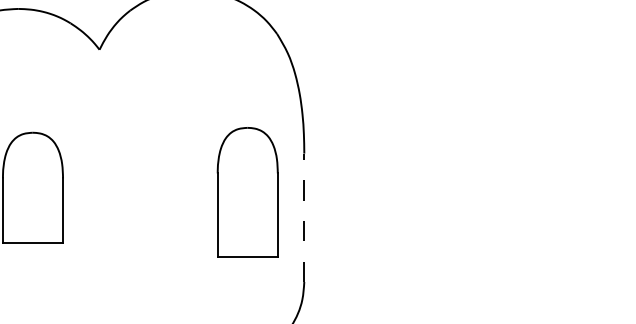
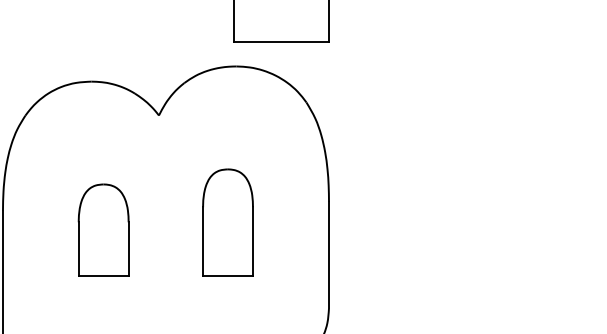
part: (247, 191) -> (227, 222), moved
line: (304, 217) -> (329, 254), dashed -> solid

